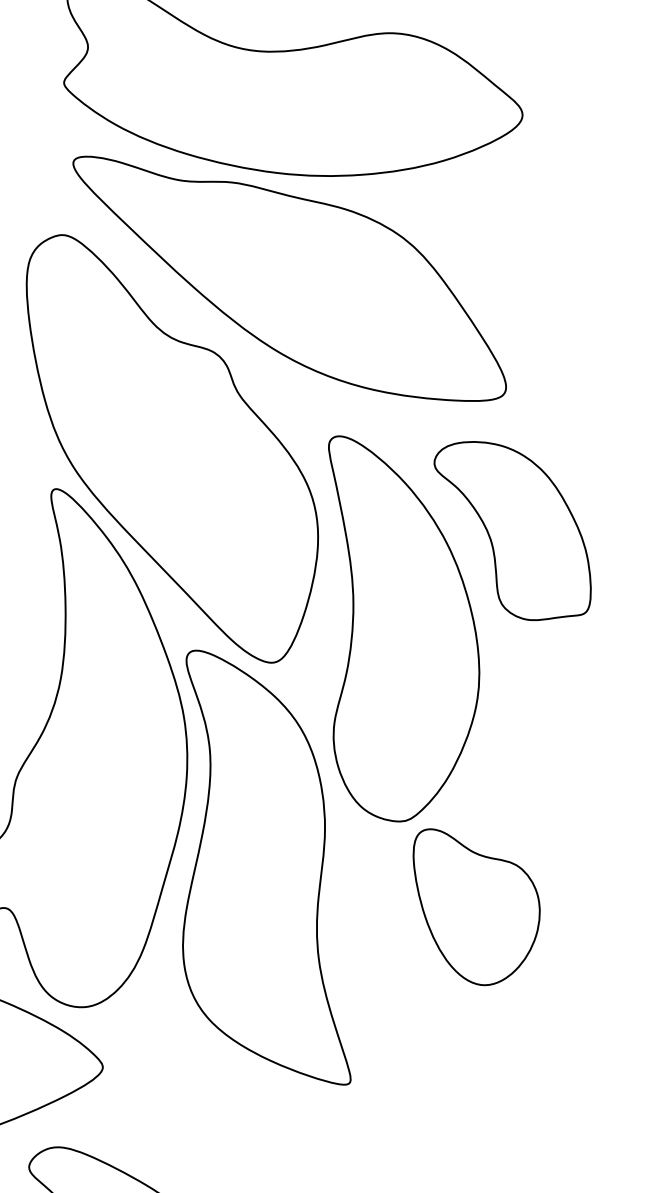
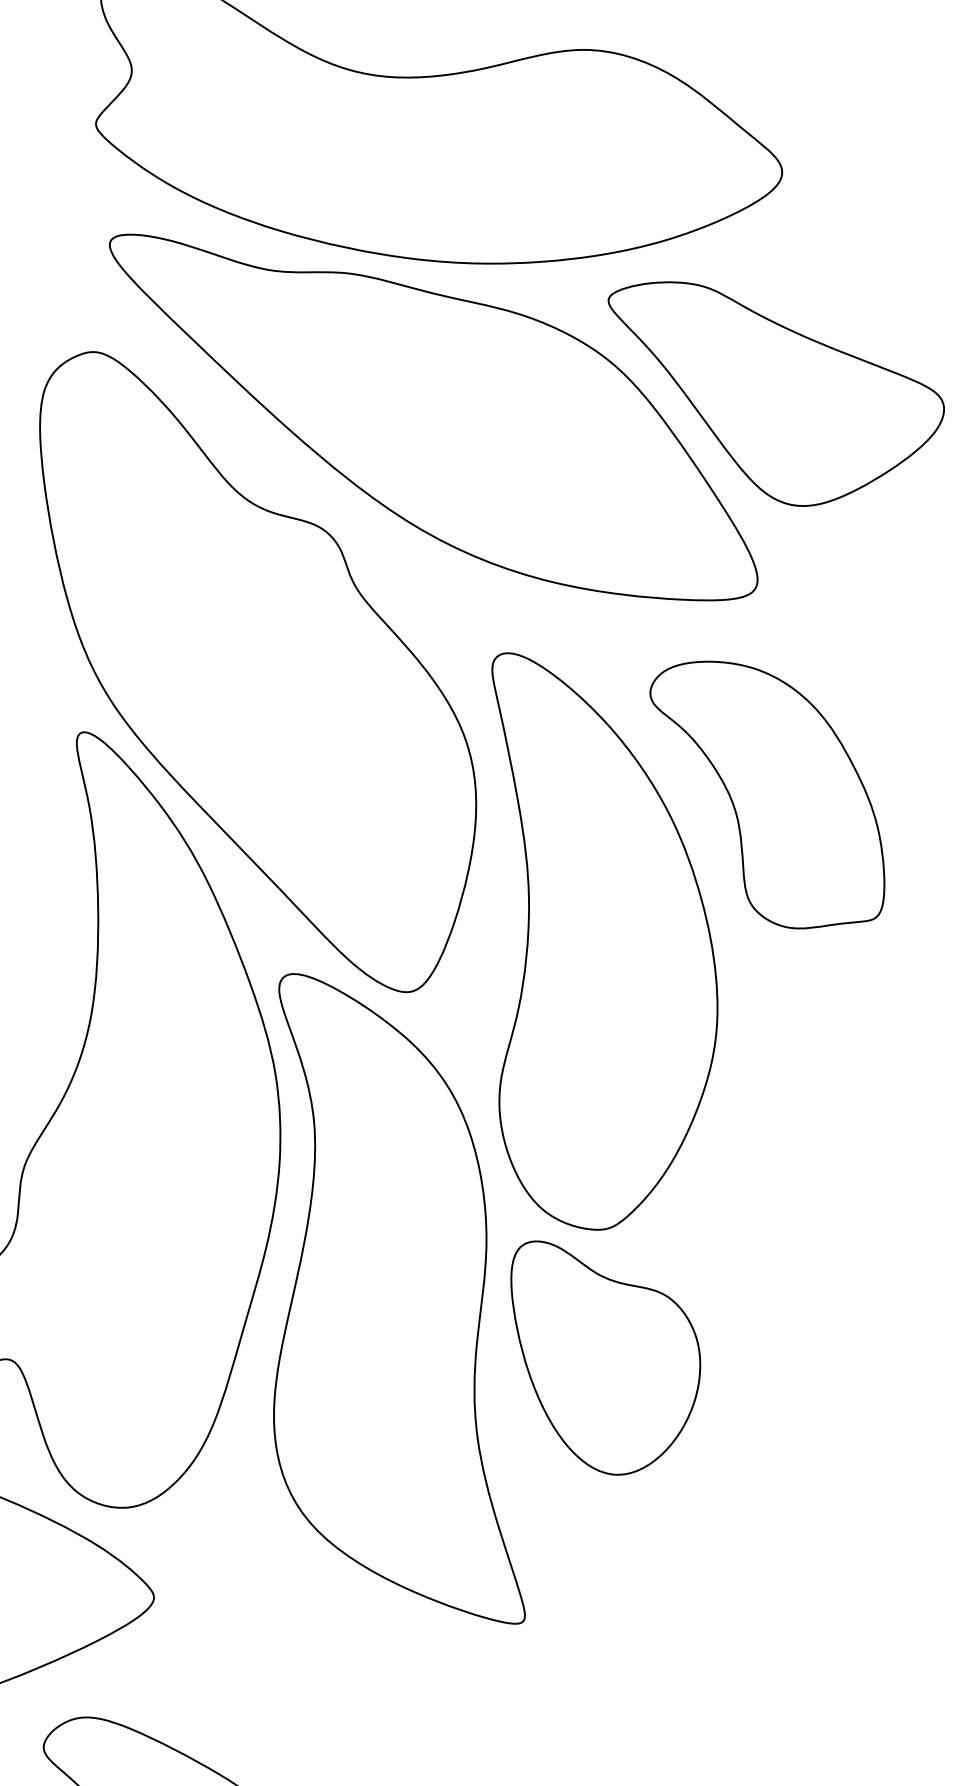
part: (518, 262) -> (776, 393), added
part: (476, 907) -> (605, 1358), moved

